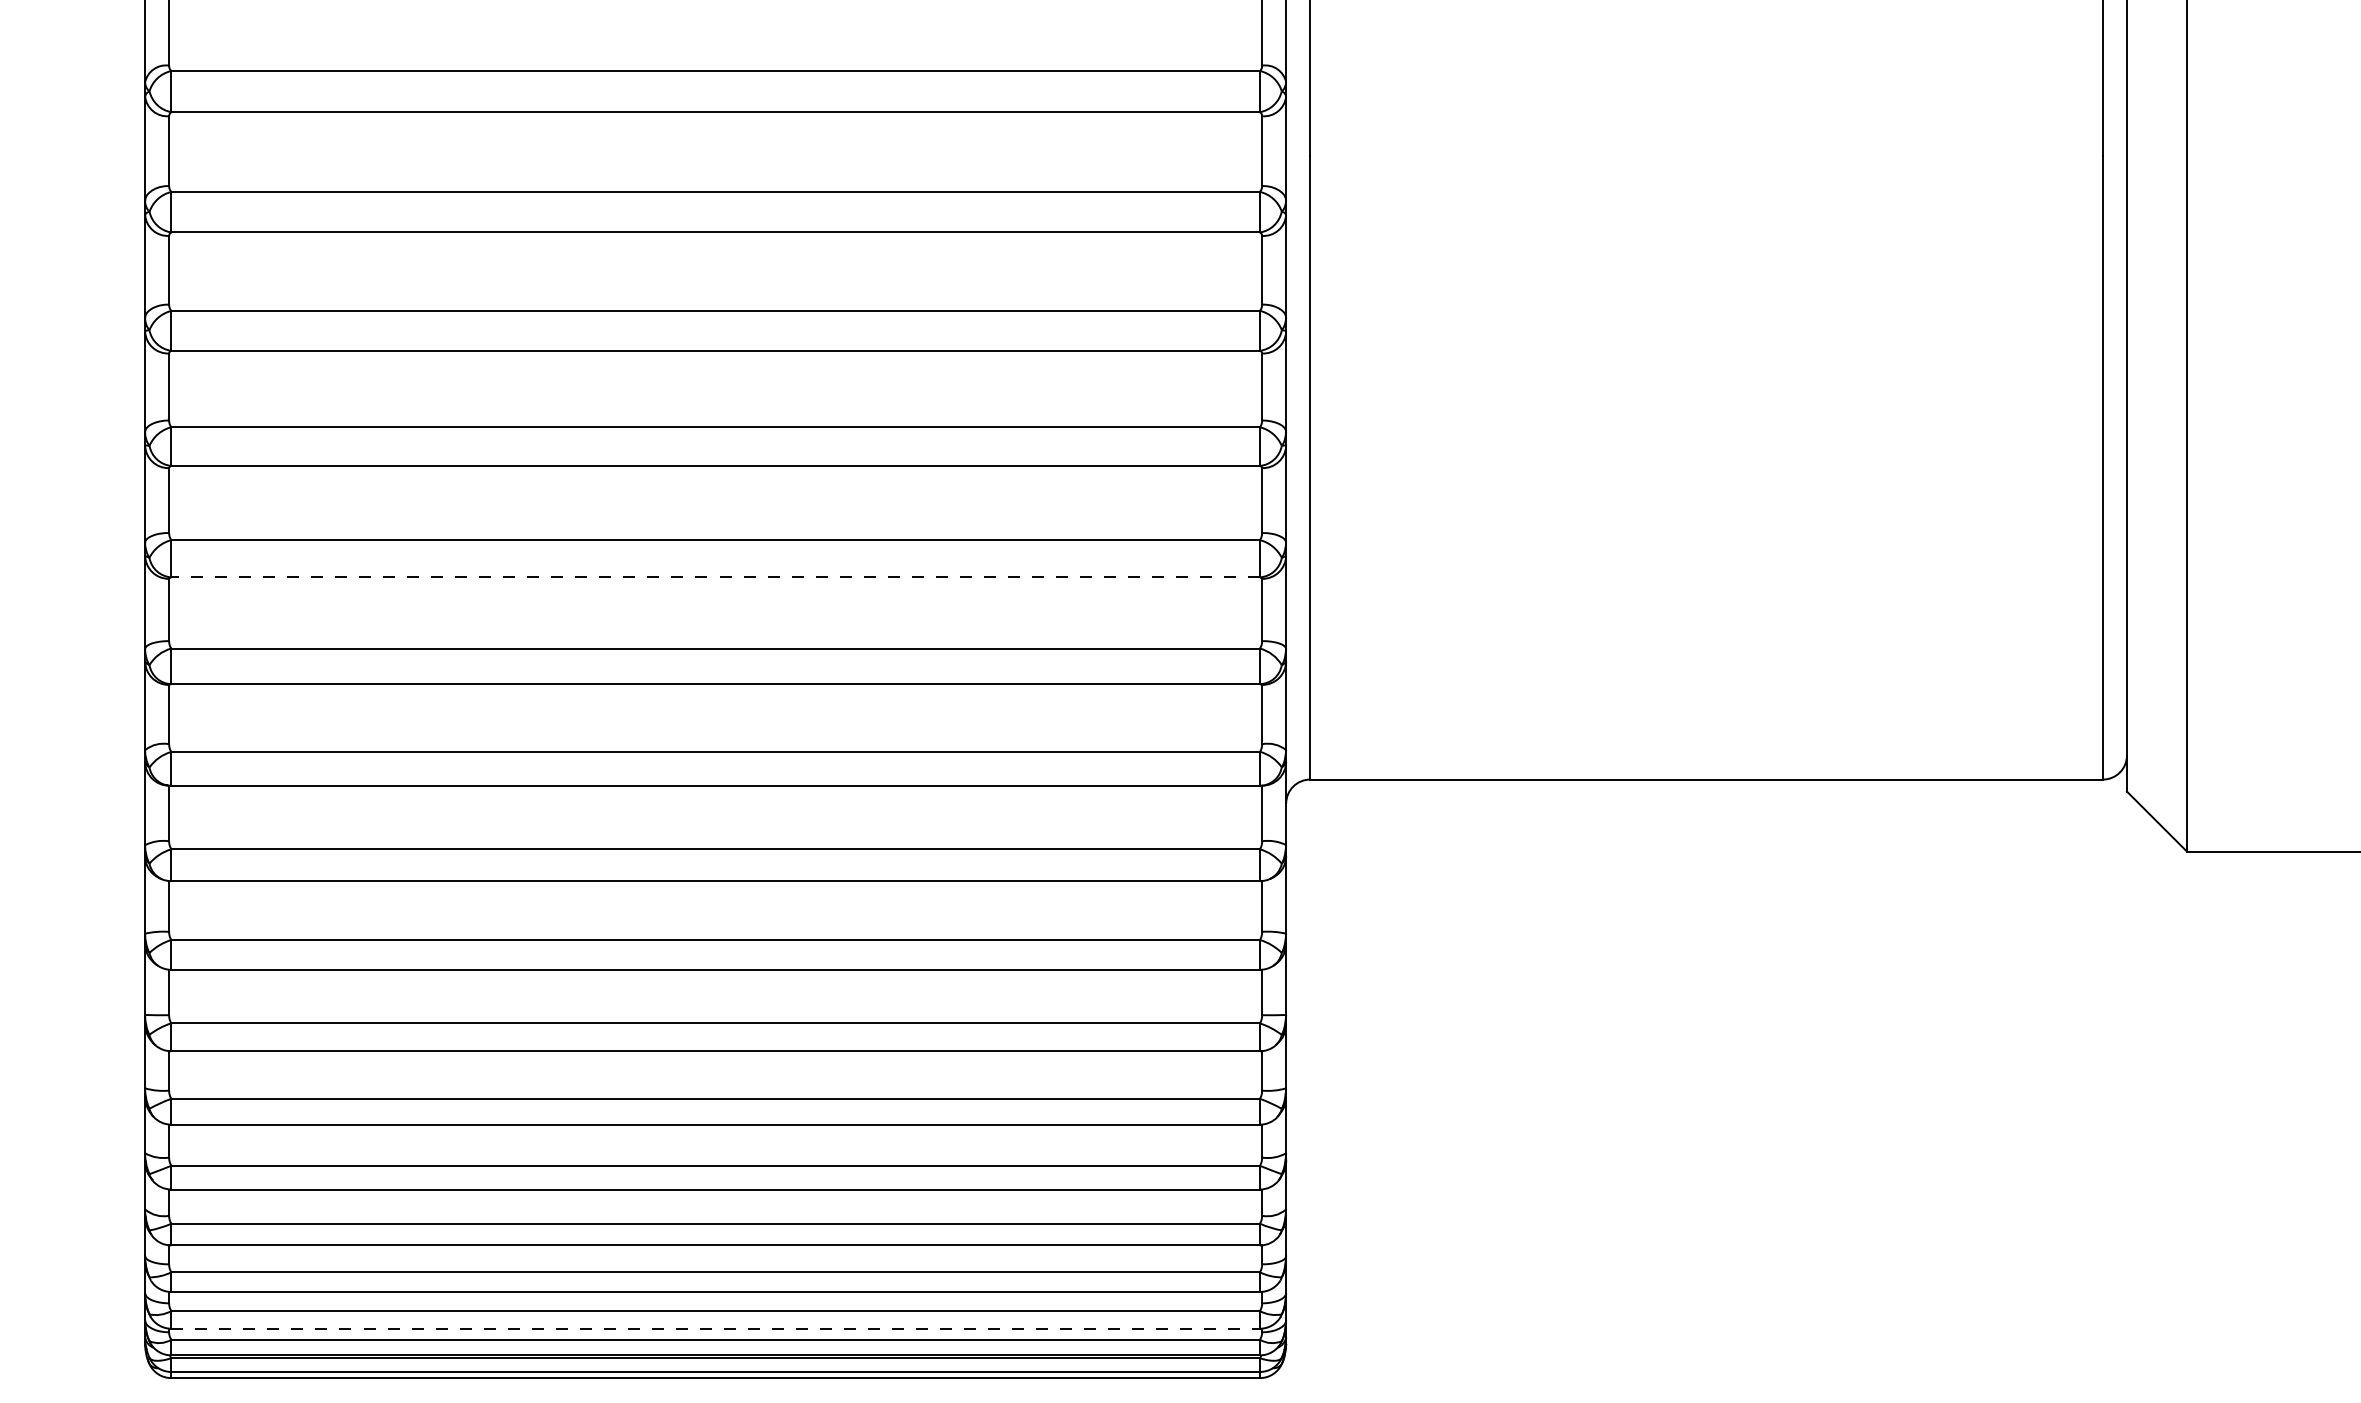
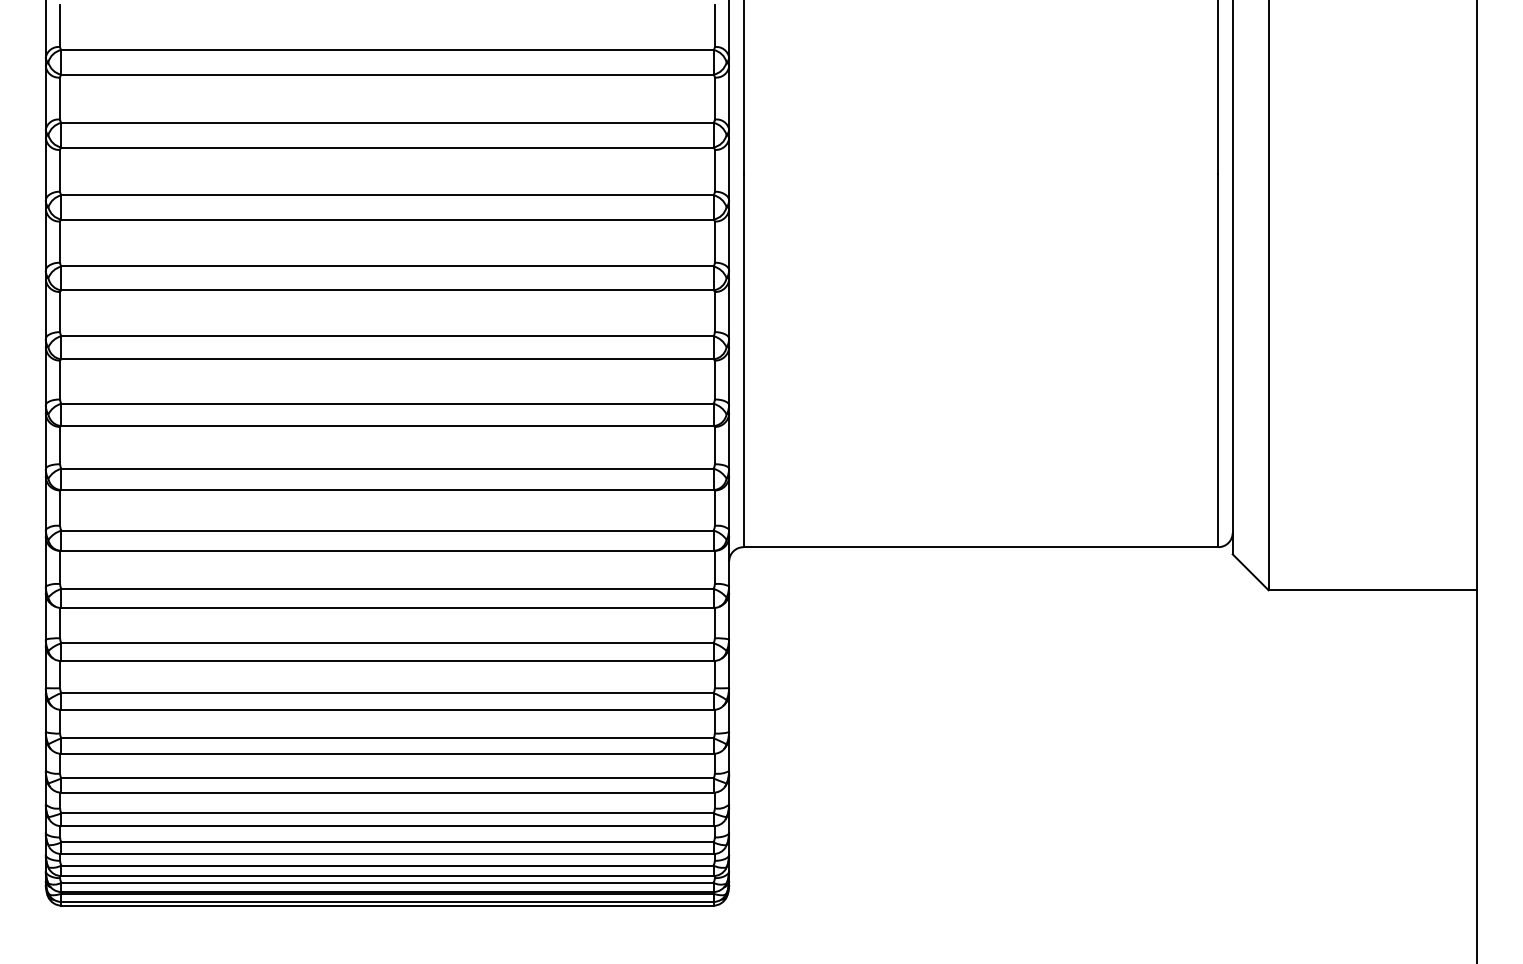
line: (714, 578) -> (386, 426), dashed -> solid
line: (715, 1329) -> (387, 876), dashed -> solid

